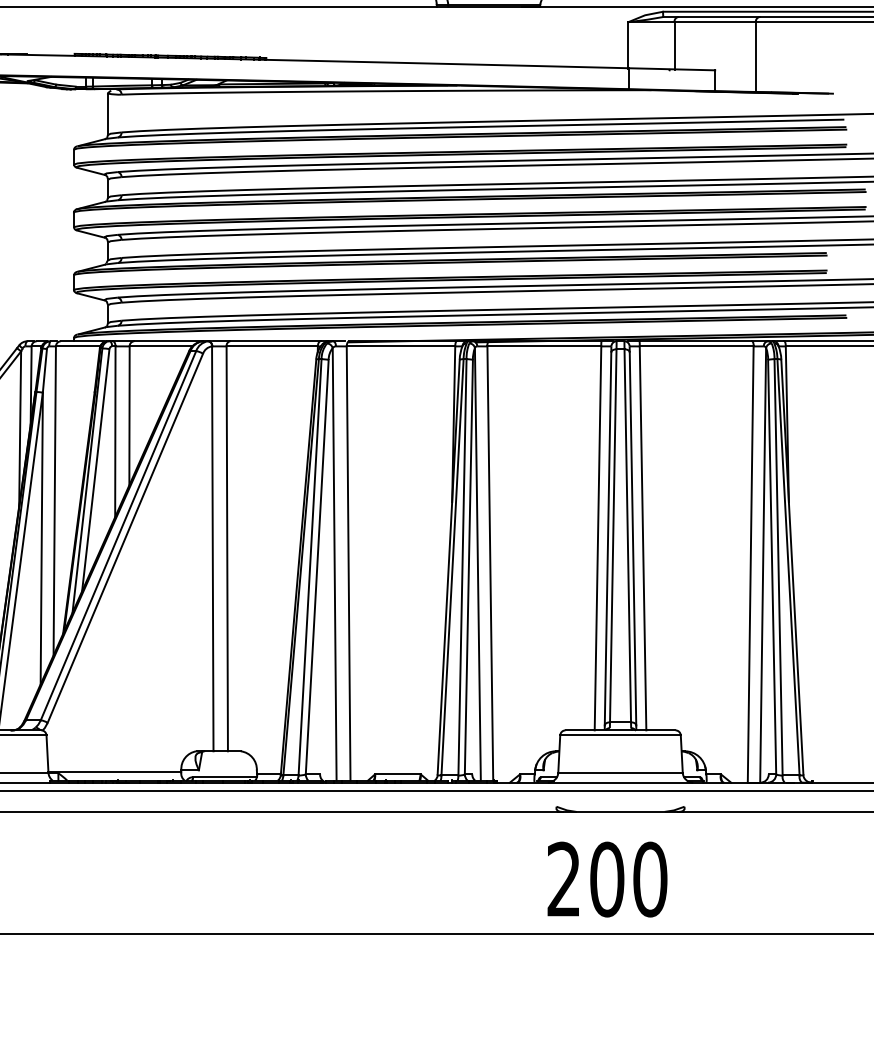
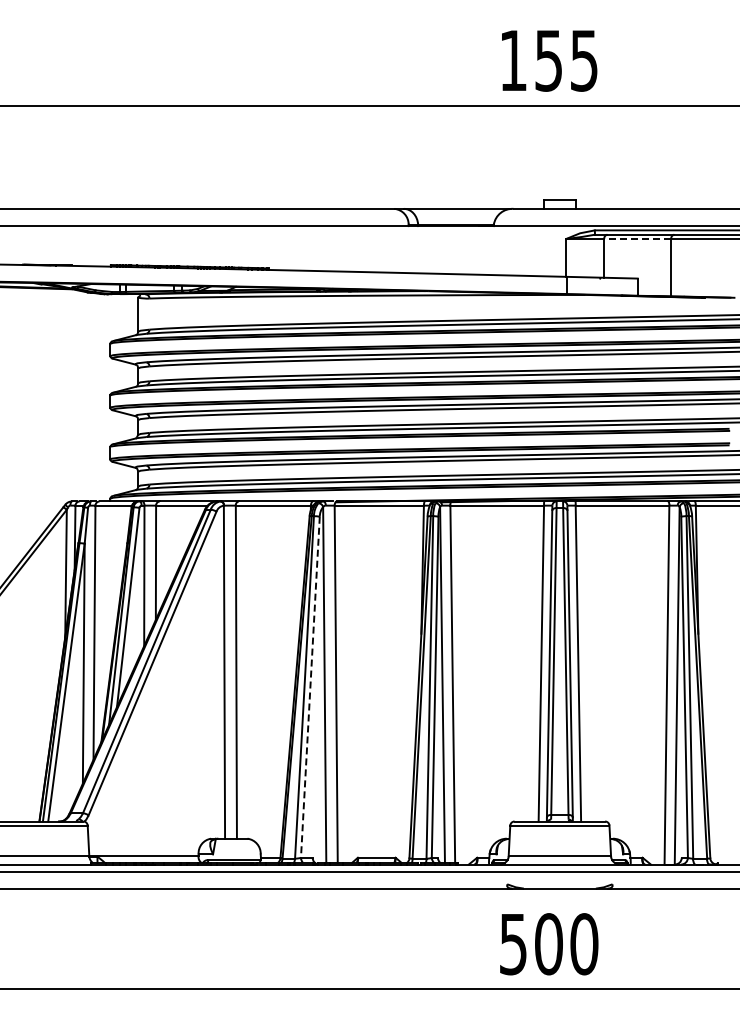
line: (714, 22) -> (637, 239), solid -> dashed
line: (317, 567) -> (310, 687), solid -> dashed
text: (564, 879) -> (513, 944), 200 -> 500

